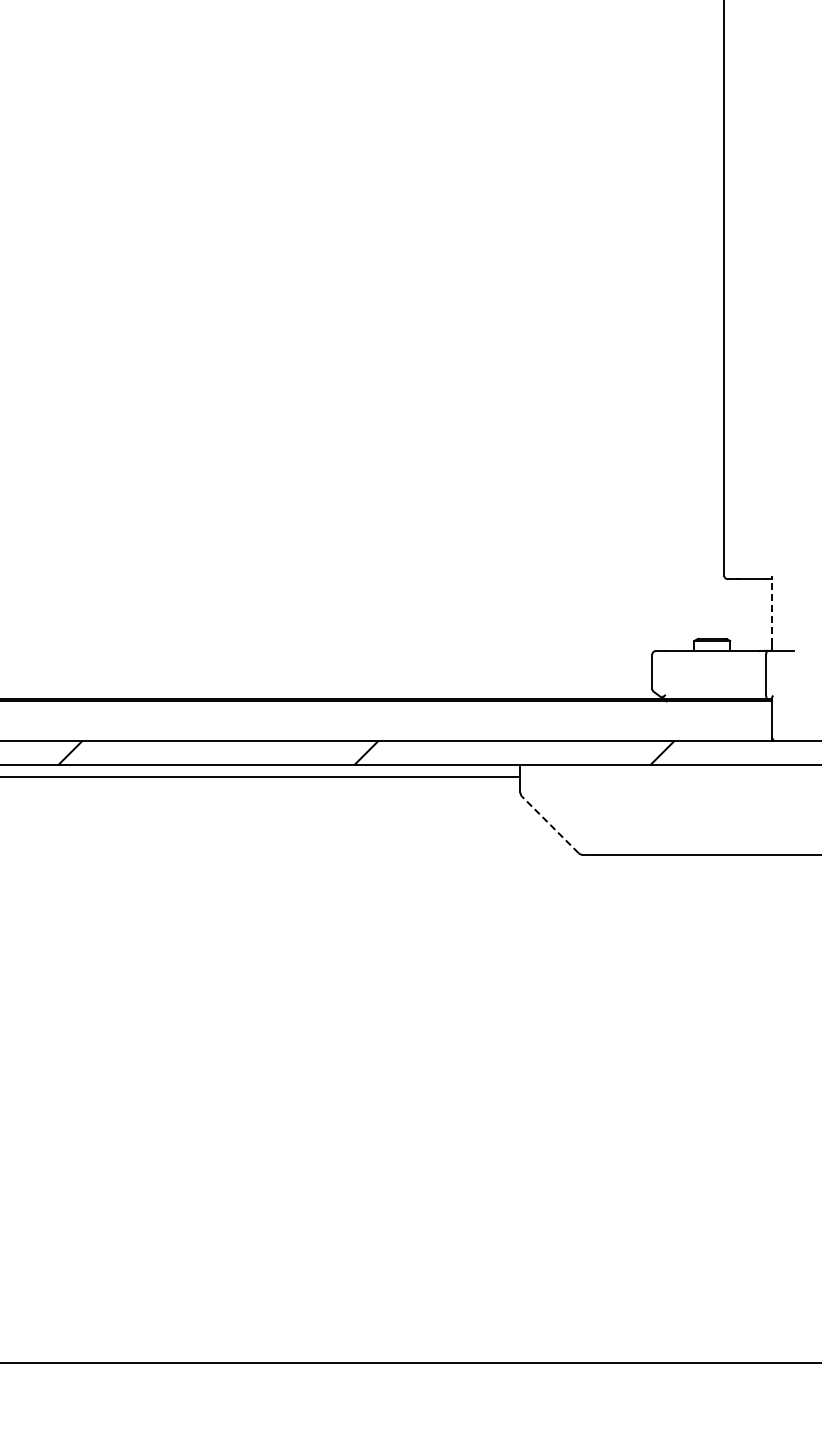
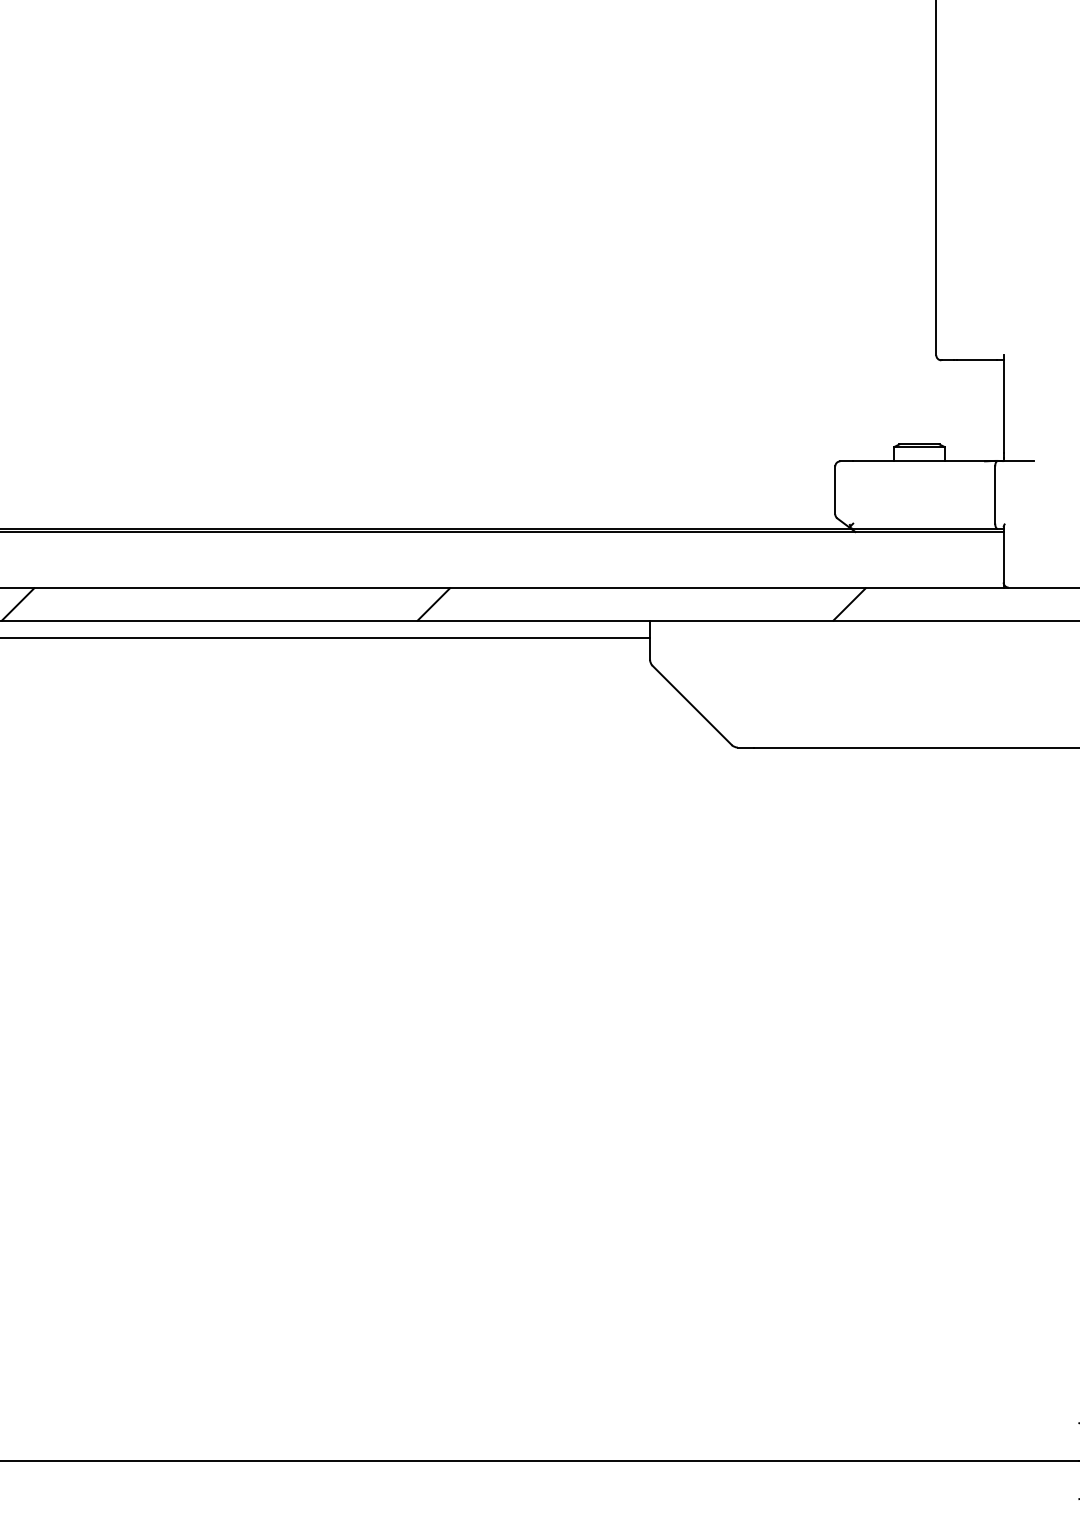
line: (772, 610) -> (1004, 404), dashed -> solid
line: (550, 824) -> (692, 704), dashed -> solid

